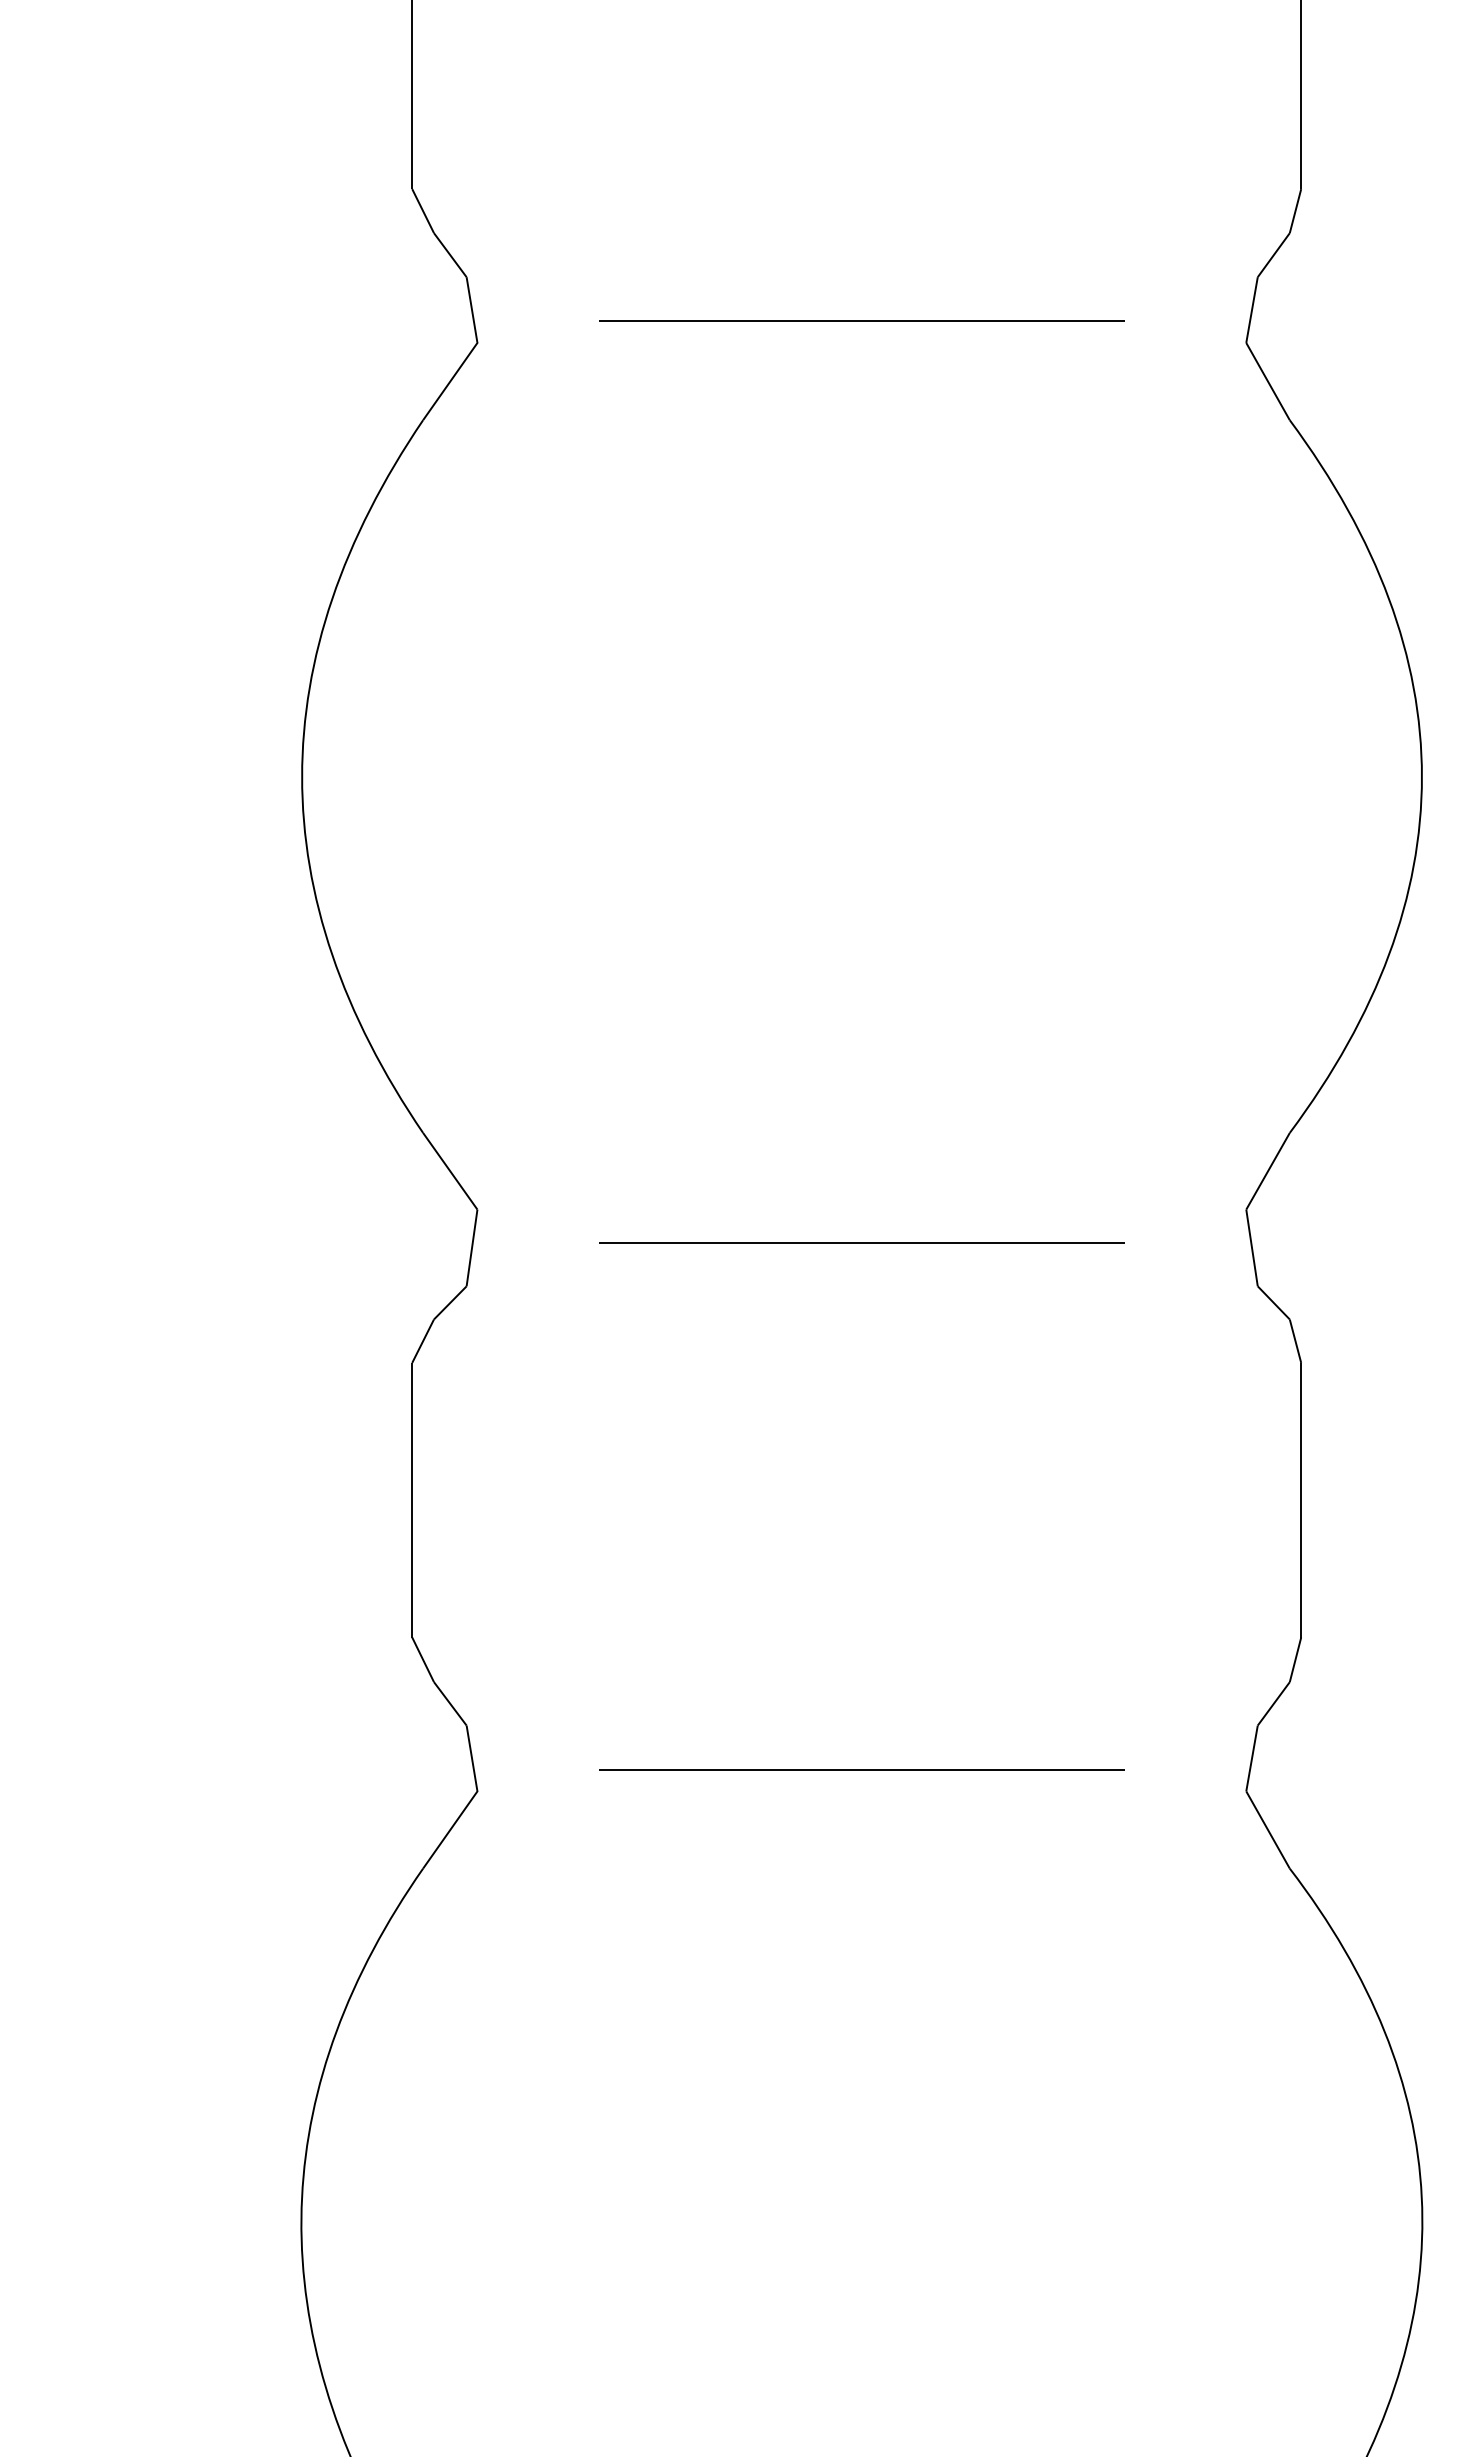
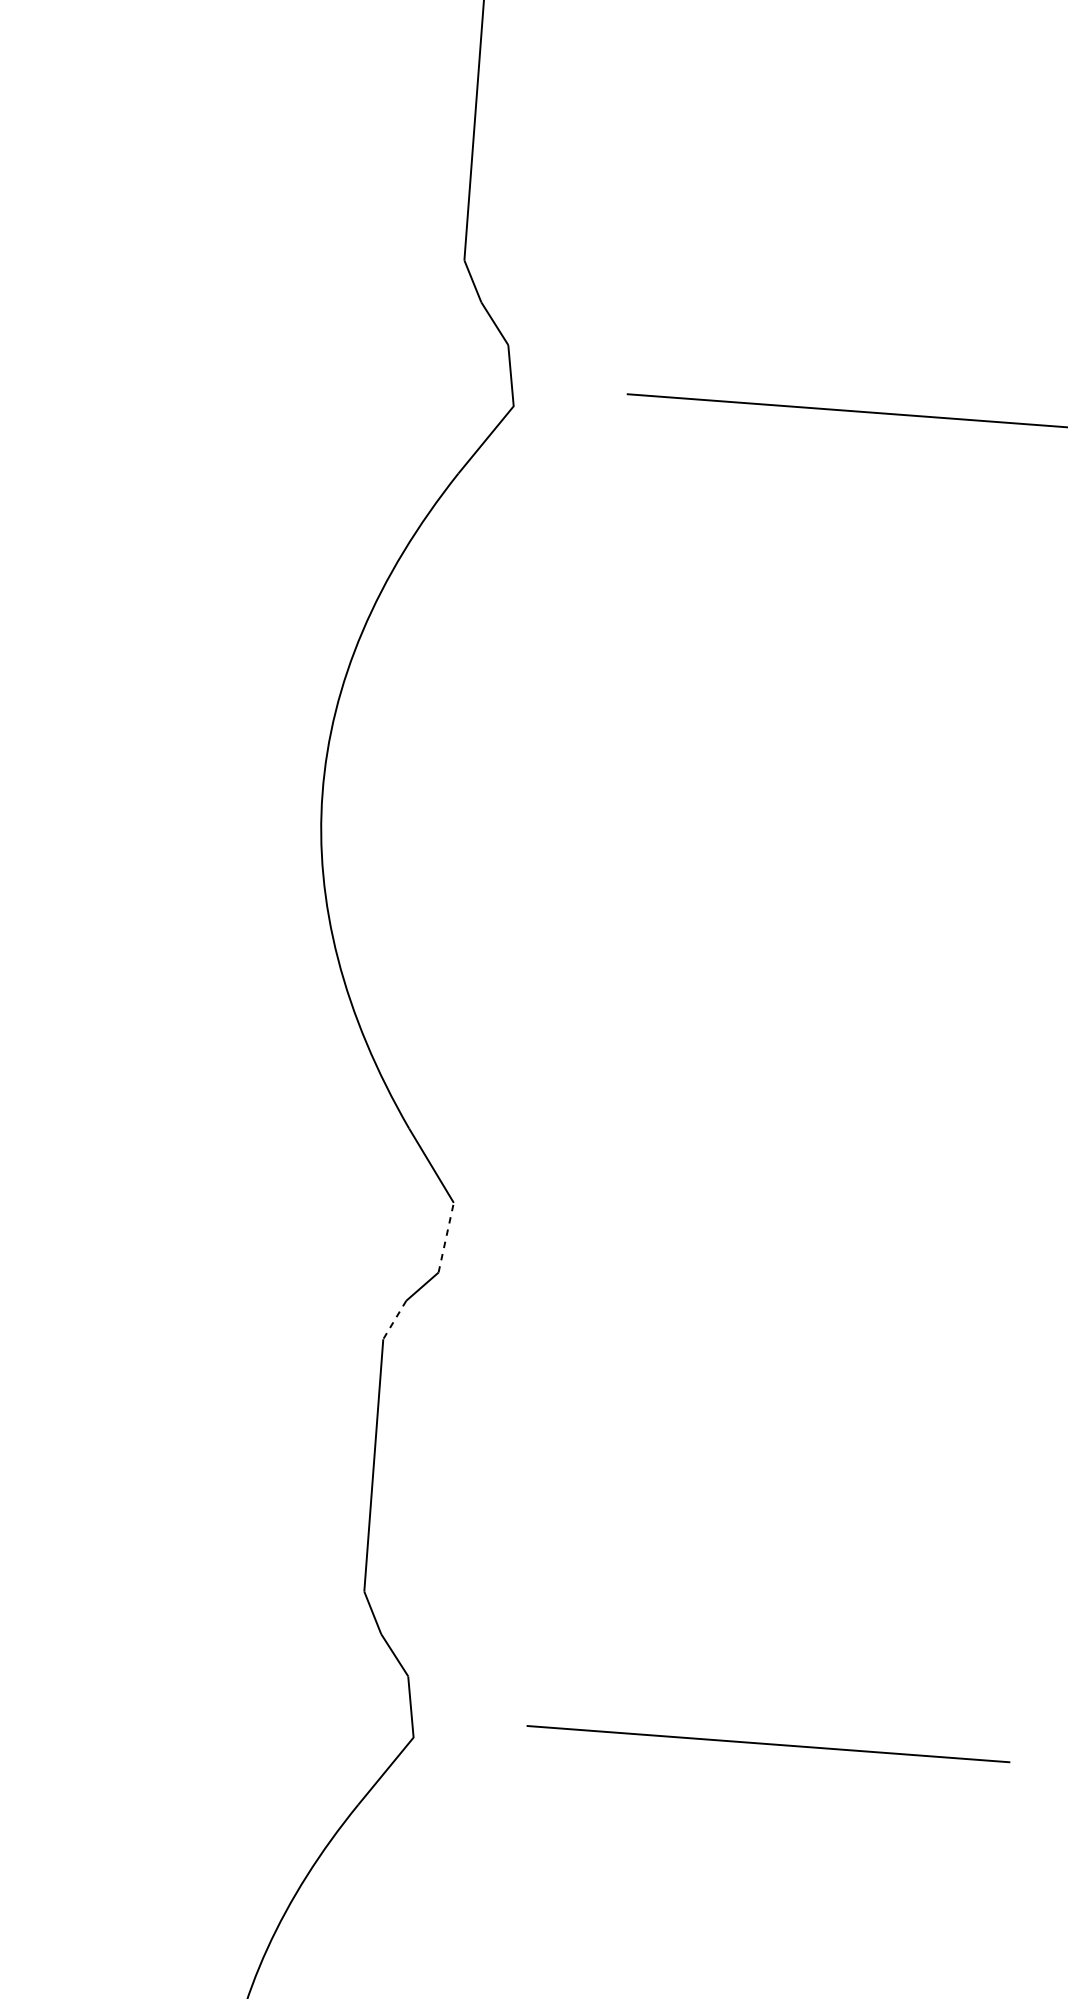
line: (861, 1242) -> (804, 1259), removed
line: (472, 1247) -> (446, 1237), solid -> dashed
line: (422, 1341) -> (394, 1320), solid -> dashed

